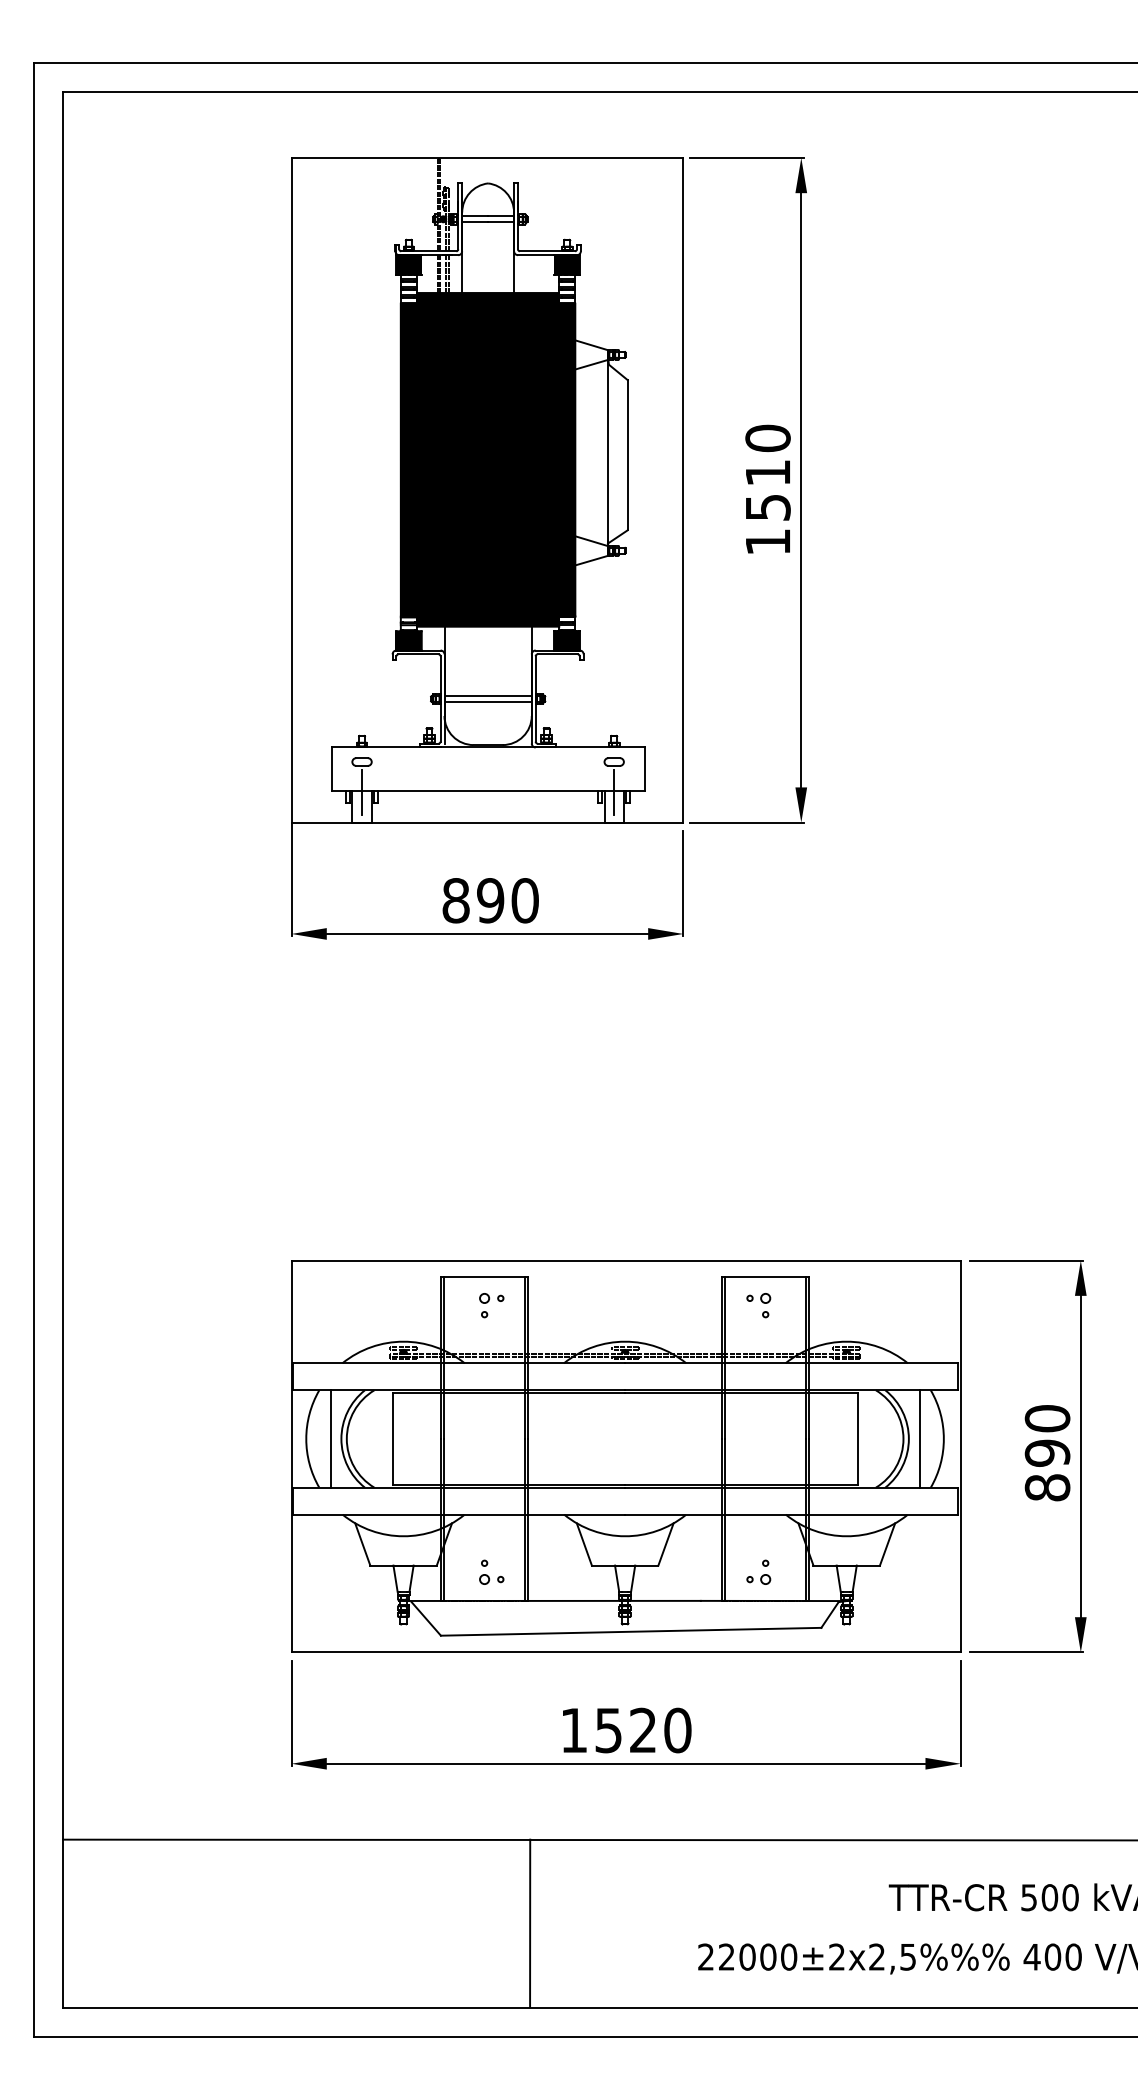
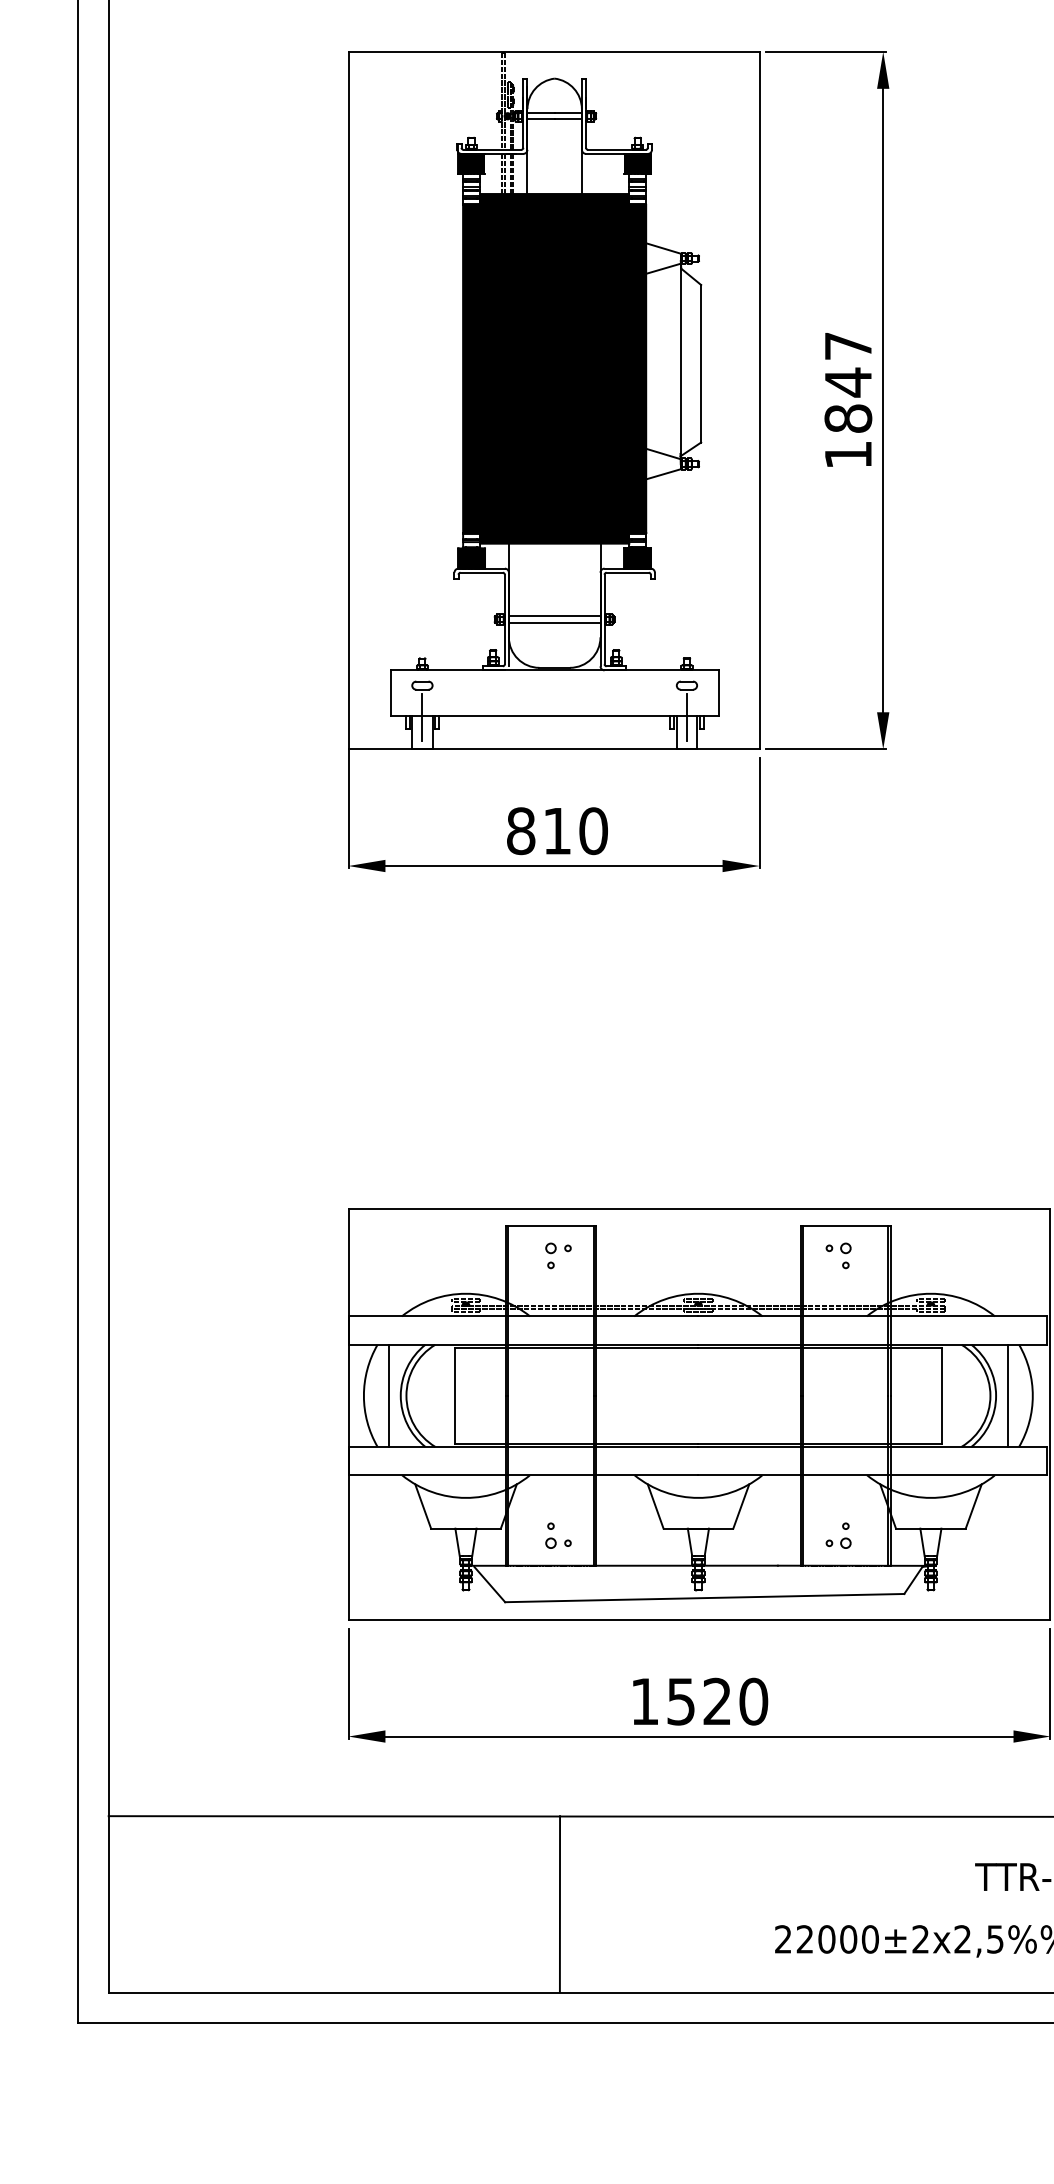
text: (767, 472) -> (847, 381), 1510 -> 1847
text: (490, 900) -> (557, 830), 890 -> 810
line: (530, 1923) -> (560, 1904), moved

